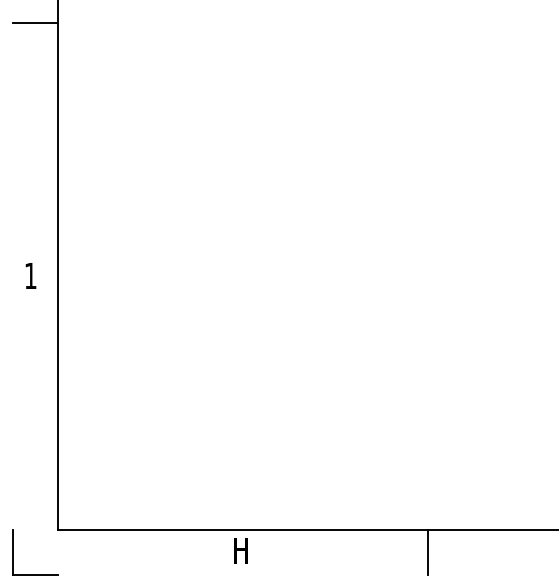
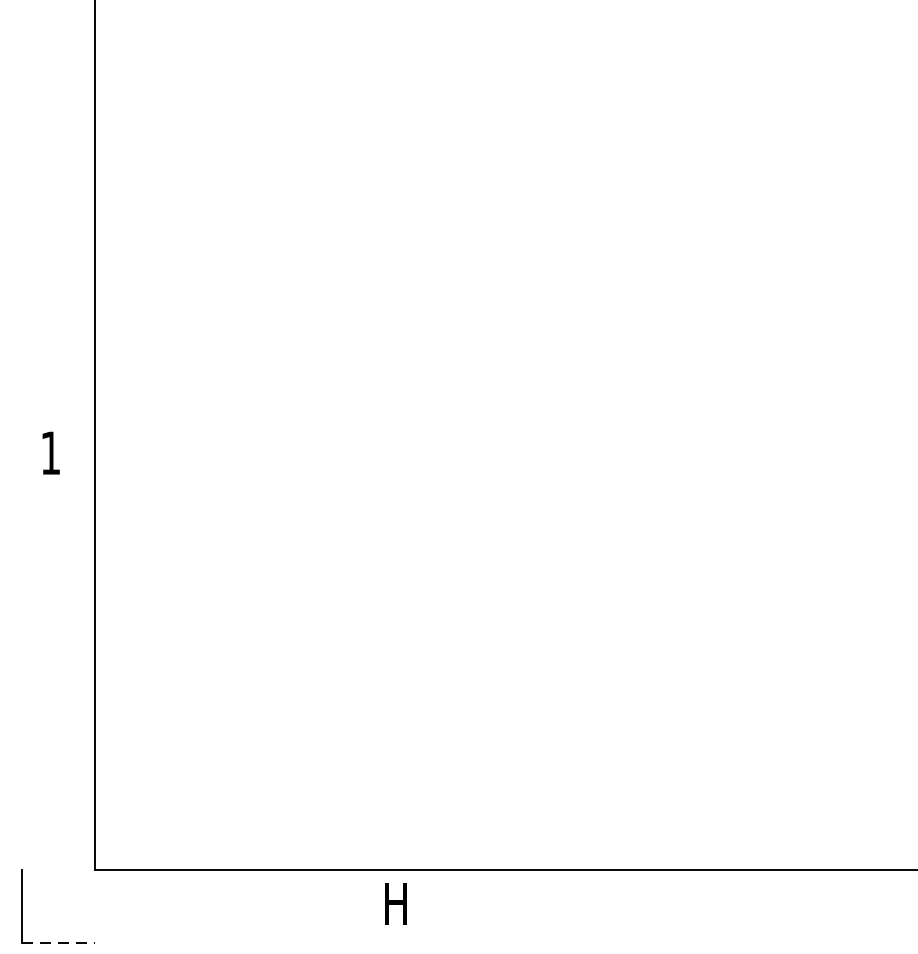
line: (35, 22) -> (58, 37), removed
line: (428, 551) -> (703, 905), removed
line: (35, 574) -> (58, 943), solid -> dashed

